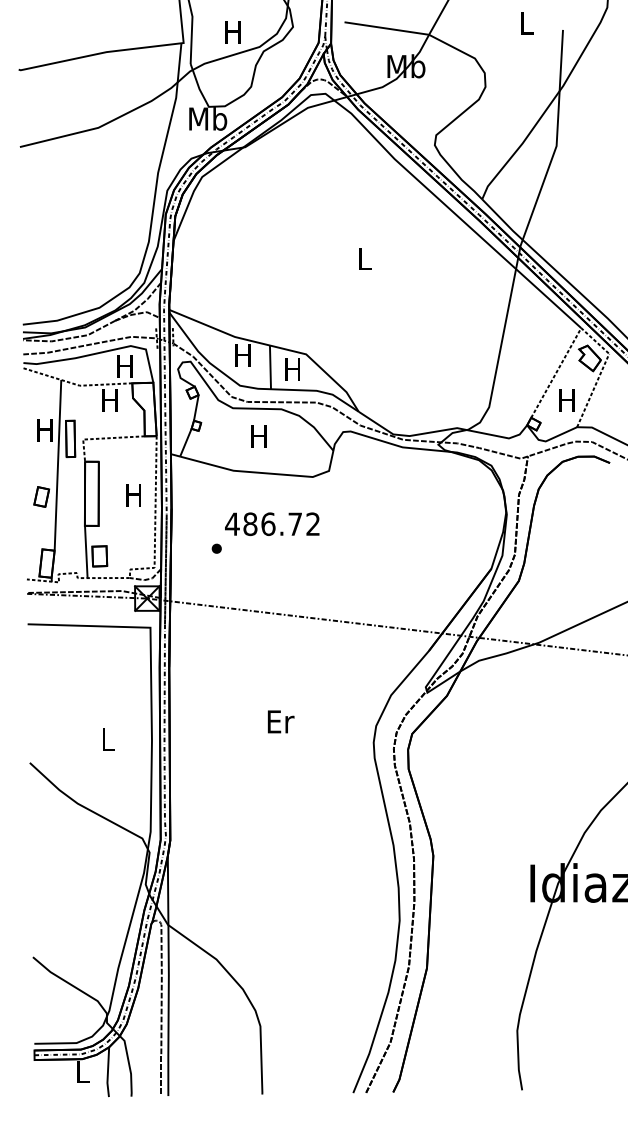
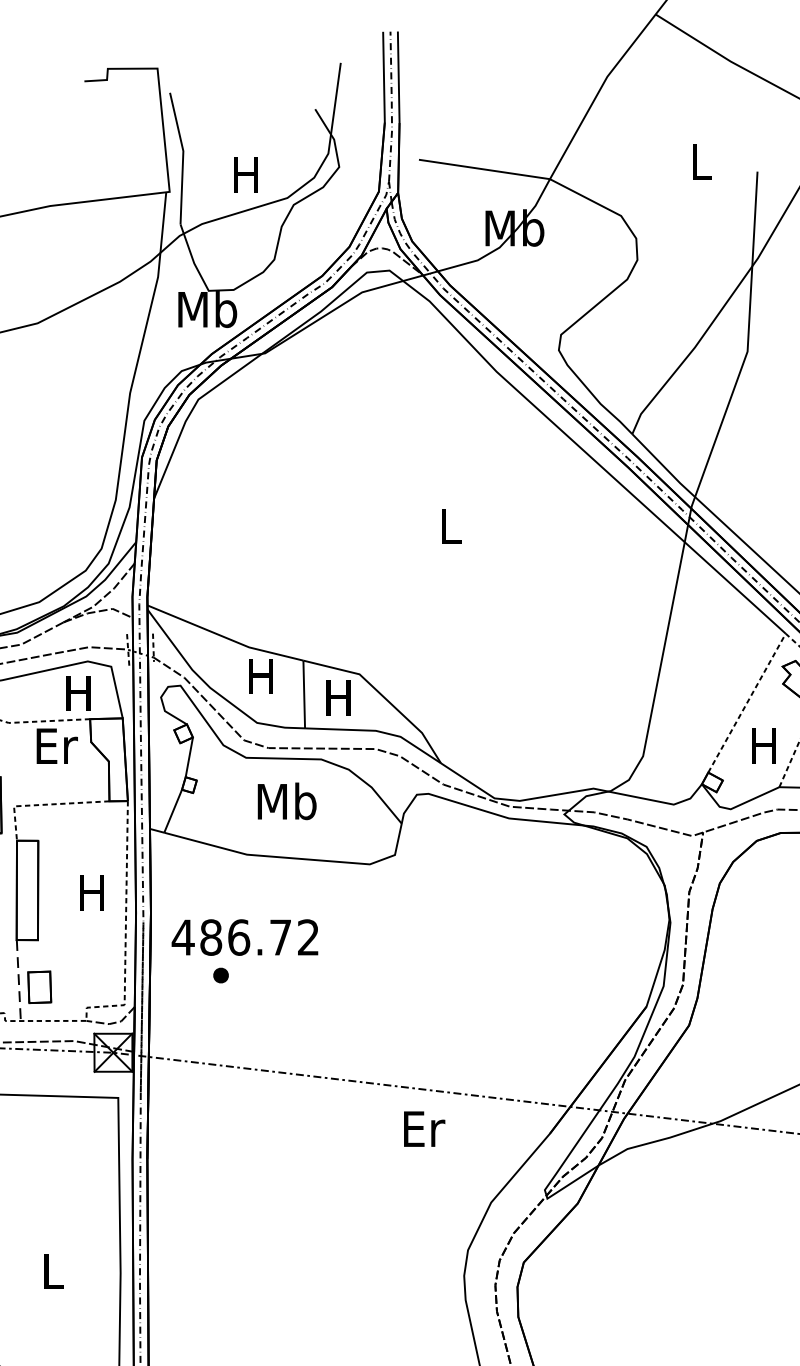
text: (110, 400) -> (56, 745), H -> Er
text: (259, 436) -> (287, 801), H -> Mb
text: (272, 524) -> (245, 937), moved
line: (86, 552) -> (19, 981), solid -> dashed
text: (281, 721) -> (425, 1128), moved

